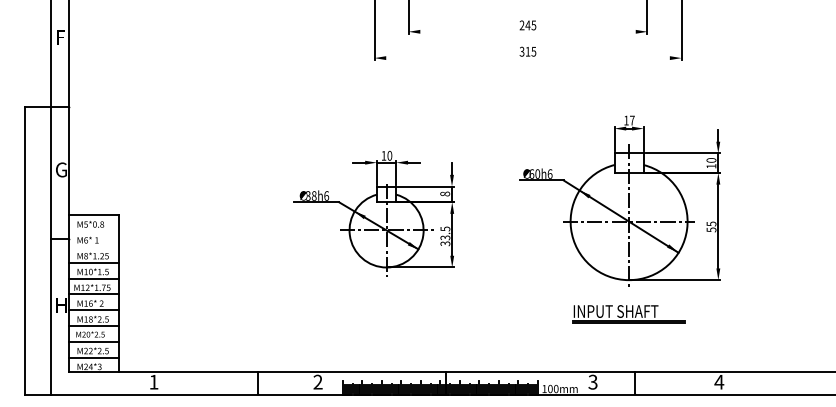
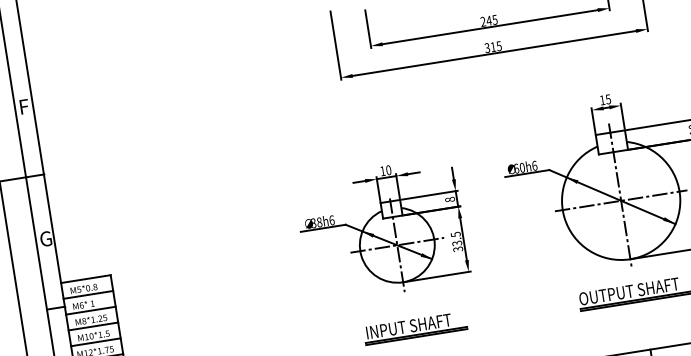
line: (527, 31) -> (489, 26), added
line: (527, 58) -> (493, 53), added
text: (632, 120) -> (608, 99), 17 -> 15
part: (373, 213) -> (381, 230), moved
line: (94, 231) -> (88, 295), added
line: (94, 246) -> (91, 310), added
text: (622, 311) -> (628, 291), INPUT SHAFT -> OUTPUT SHAFT
part: (408, 314) -> (415, 328), added

